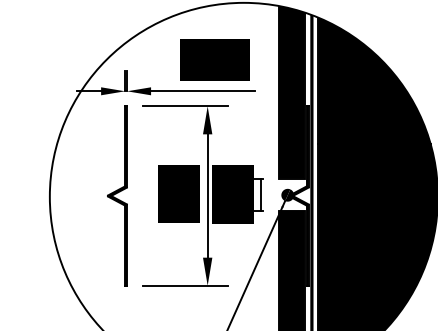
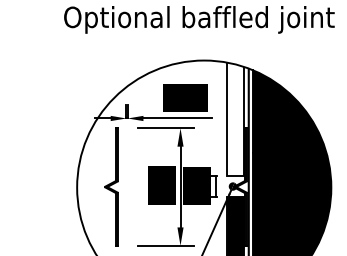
fill: (291, 91) -> (235, 118), removed
part: (117, 195) -> (111, 186), moved

